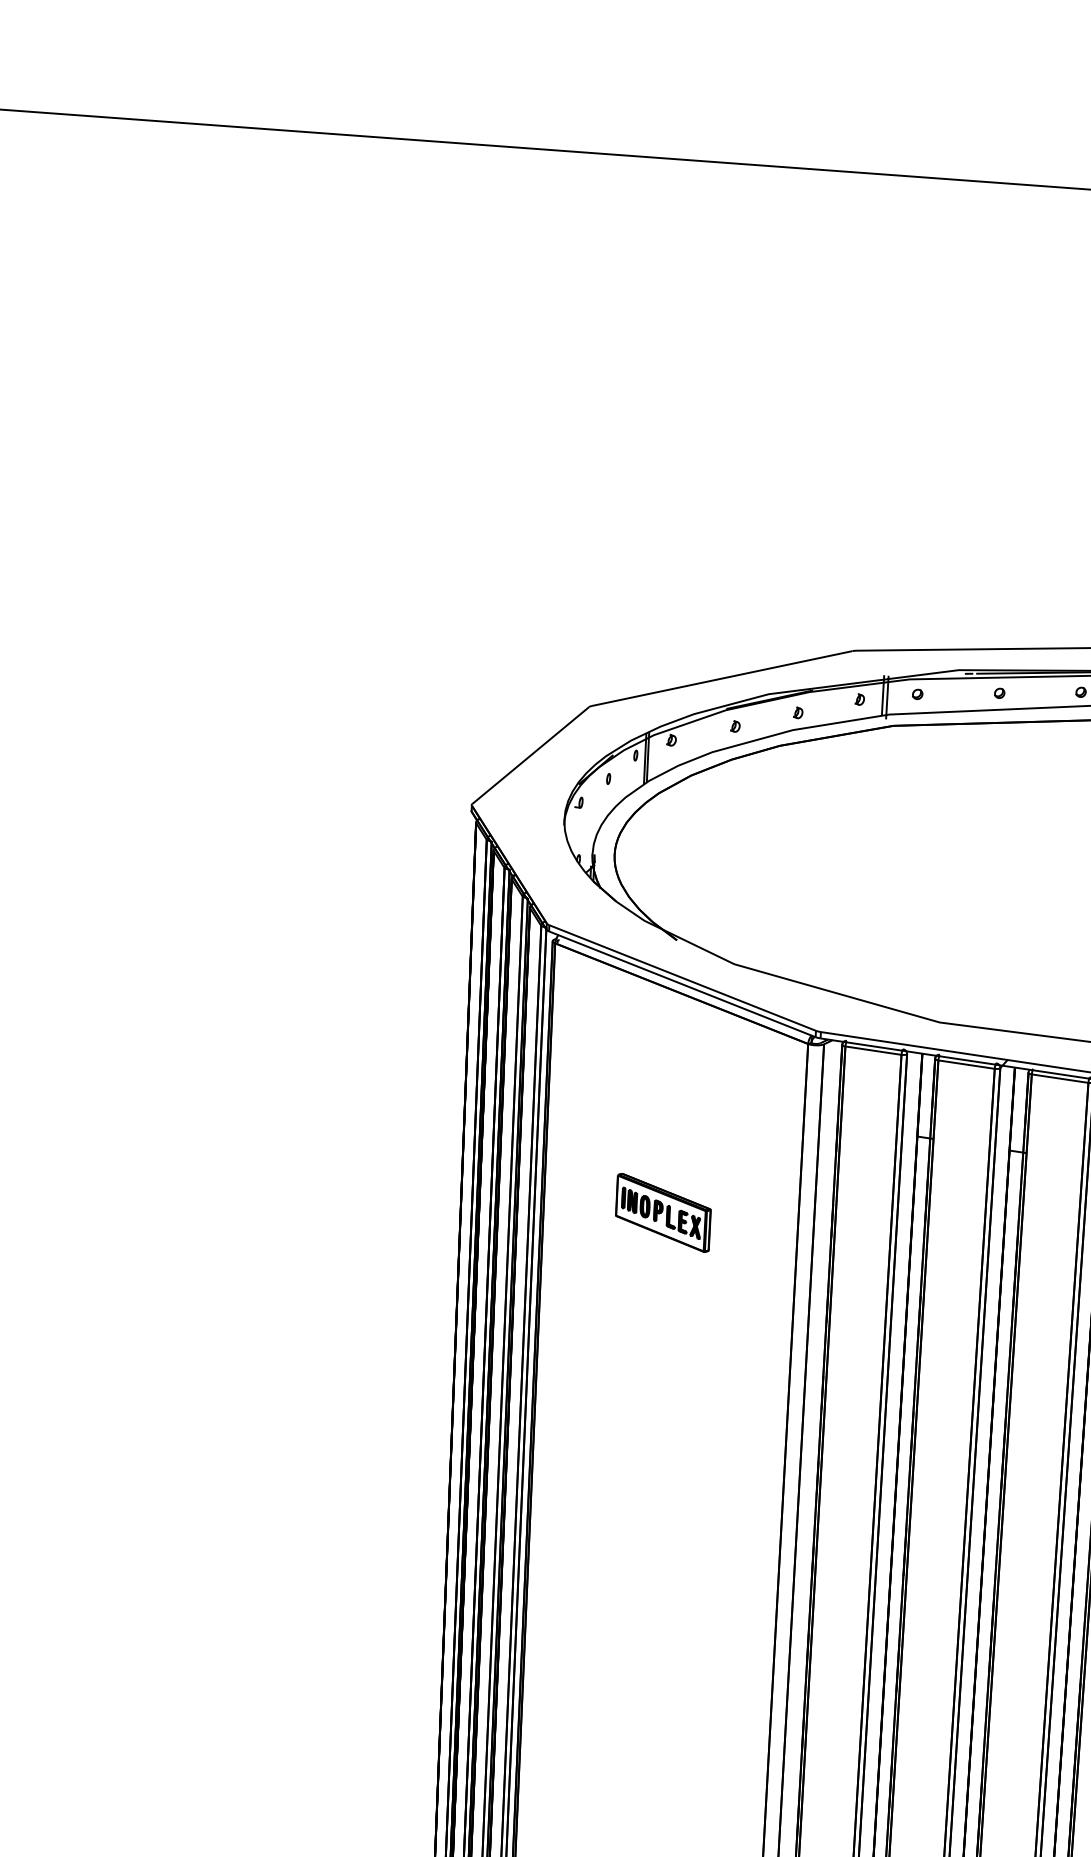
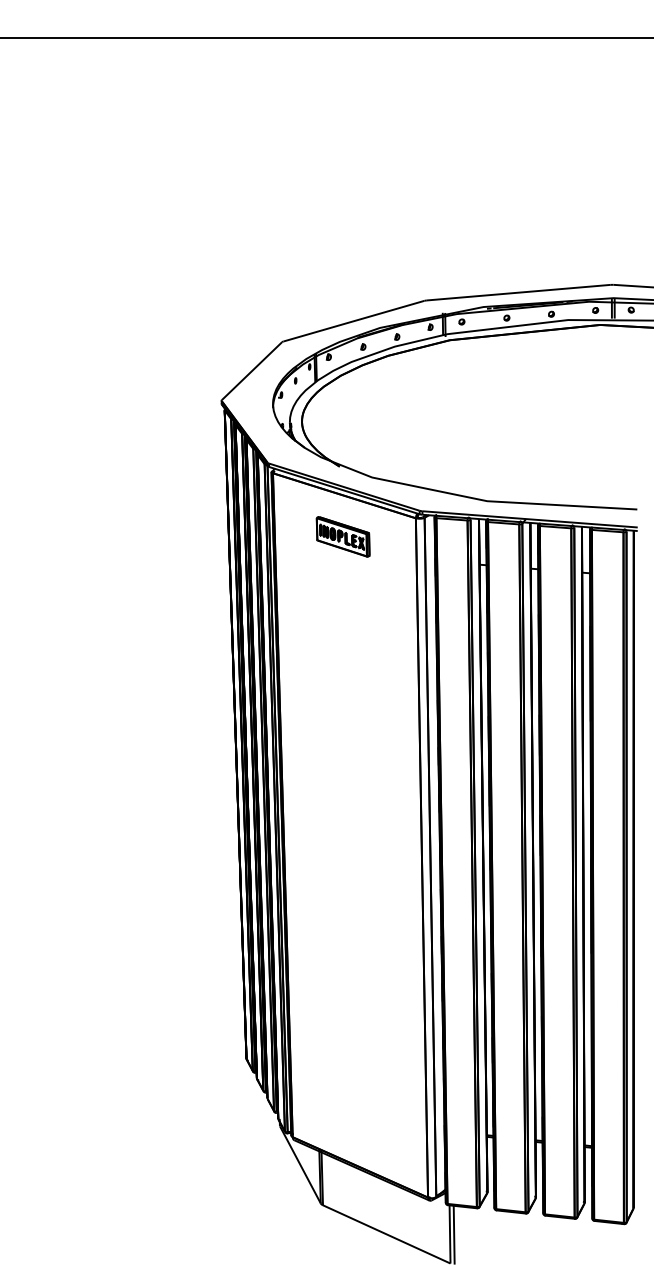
part: (662, 1212) -> (342, 536), moved

